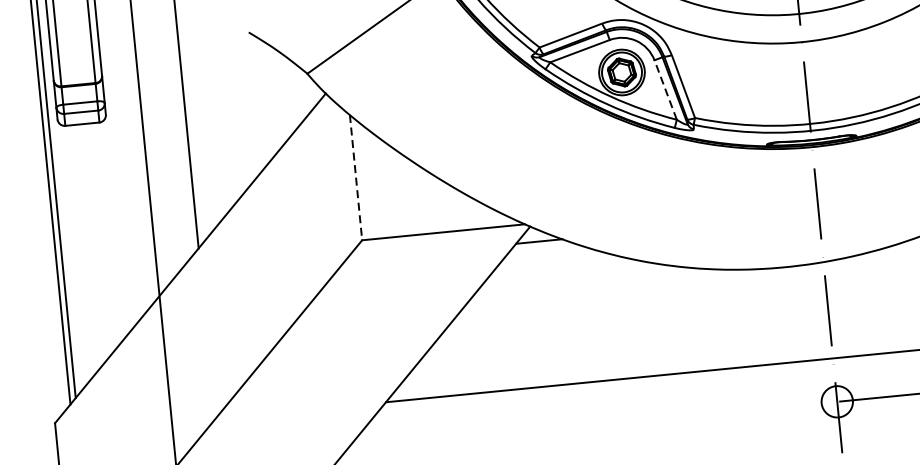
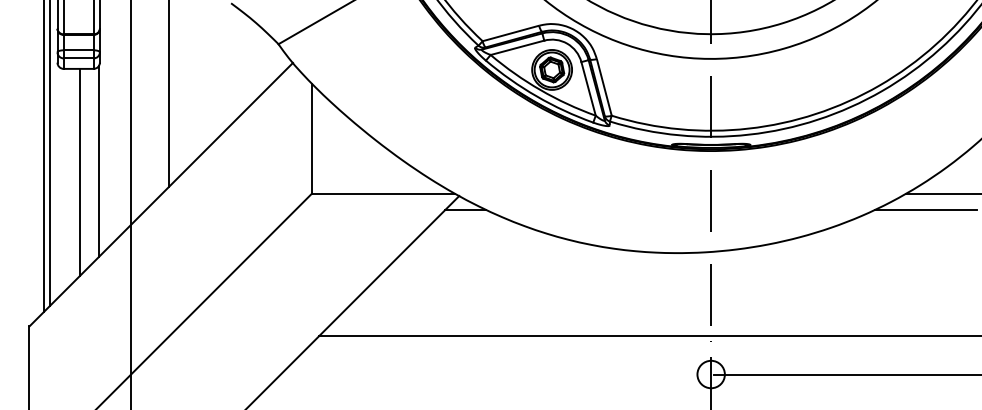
line: (665, 89) -> (588, 88), dashed -> solid
line: (355, 177) -> (311, 138), dashed -> solid
line: (115, 227) -> (98, 161), added
line: (94, 242) -> (79, 172), added

